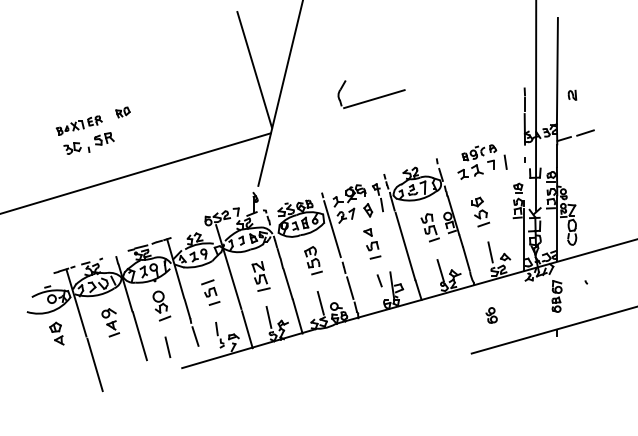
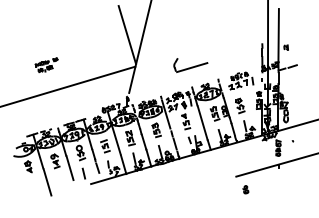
part: (371, 94) -> (190, 65), moved
part: (92, 128) -> (46, 64), size x0.6
part: (491, 315) -> (245, 189), moved

